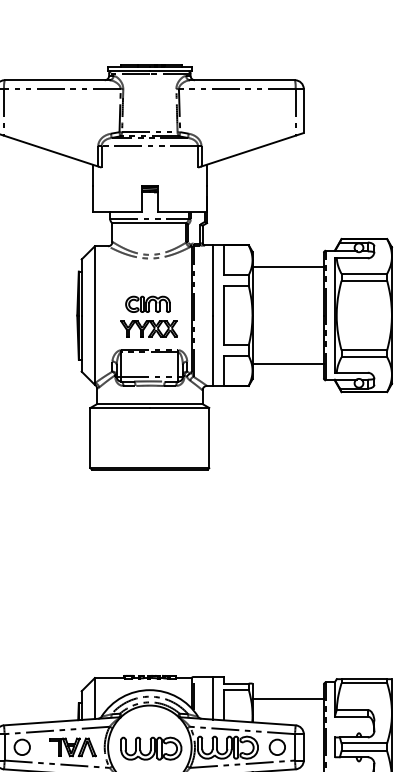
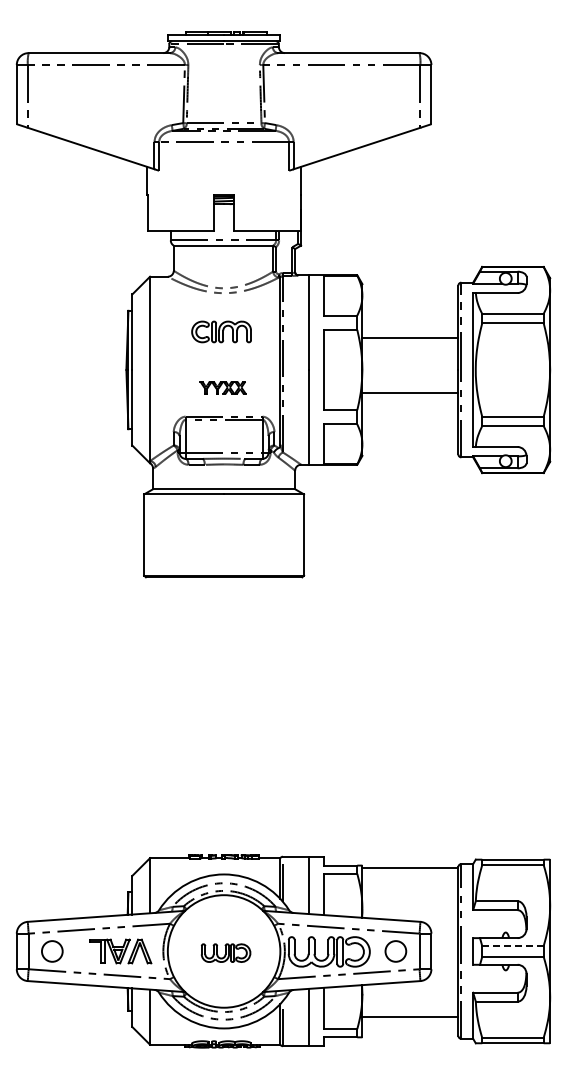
line: (288, 266) -> (410, 338), moved
part: (147, 304) -> (221, 331), moved
part: (148, 328) -> (222, 387), size x0.6
line: (288, 364) -> (410, 392), moved
line: (288, 698) -> (410, 867), moved
line: (364, 743) -> (512, 946), solid -> dashed
part: (150, 748) -> (225, 952), size x0.6

